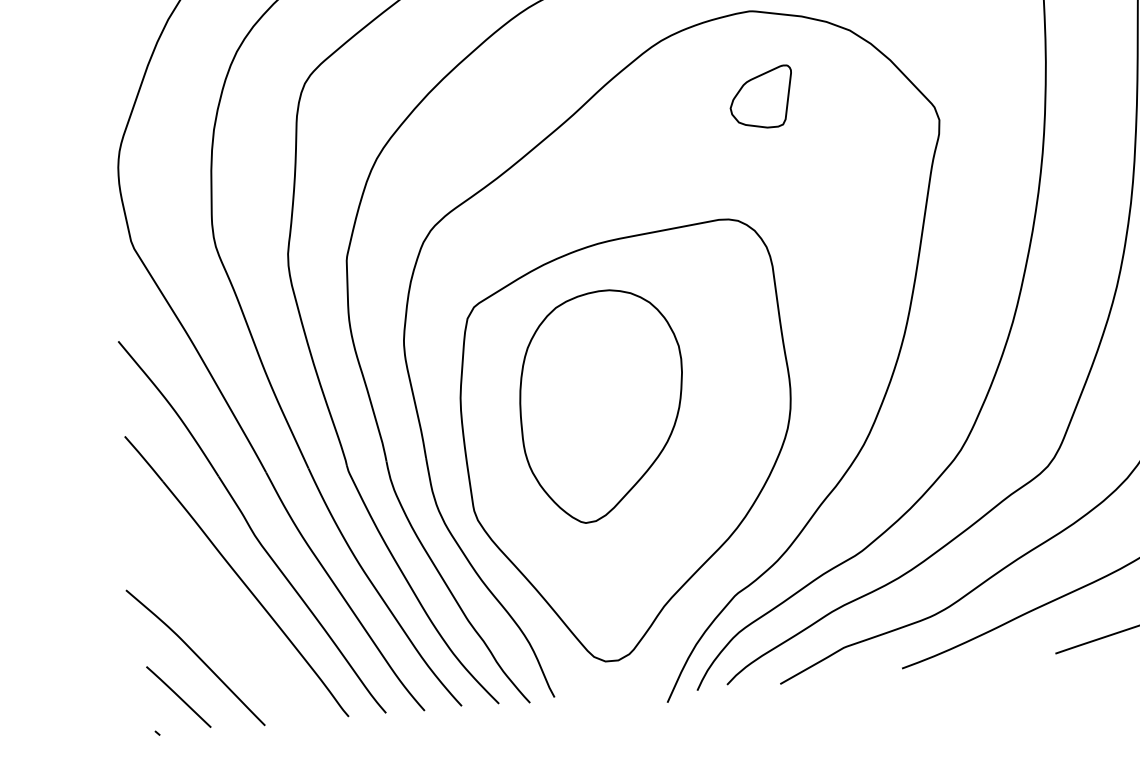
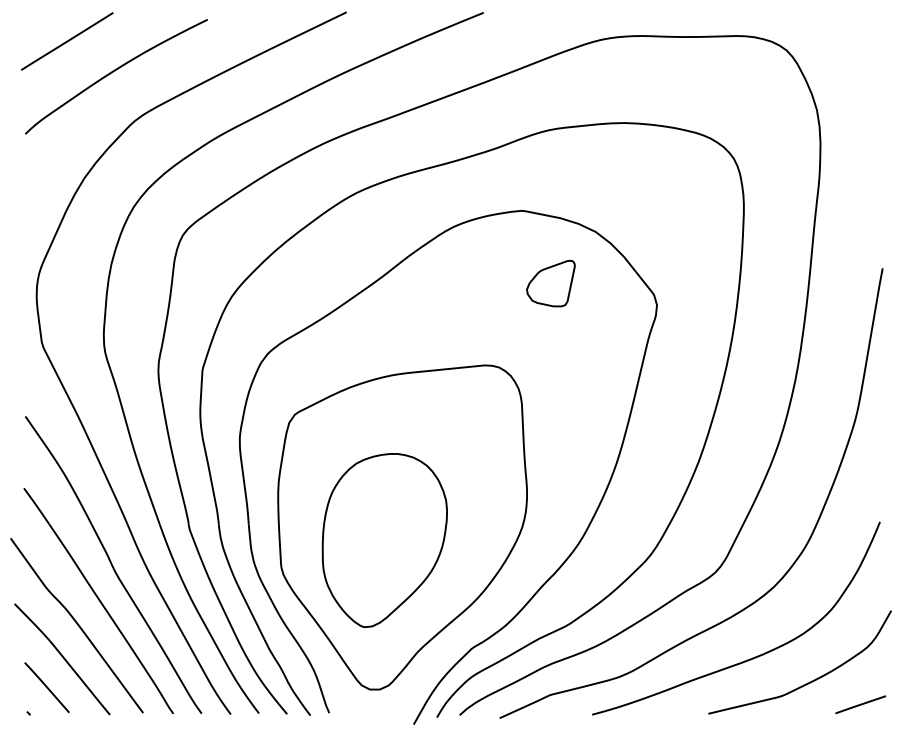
part: (760, 97) -> (550, 283), moved
part: (602, 406) -> (384, 540), moved
curve: (210, 610) -> (76, 624), added

